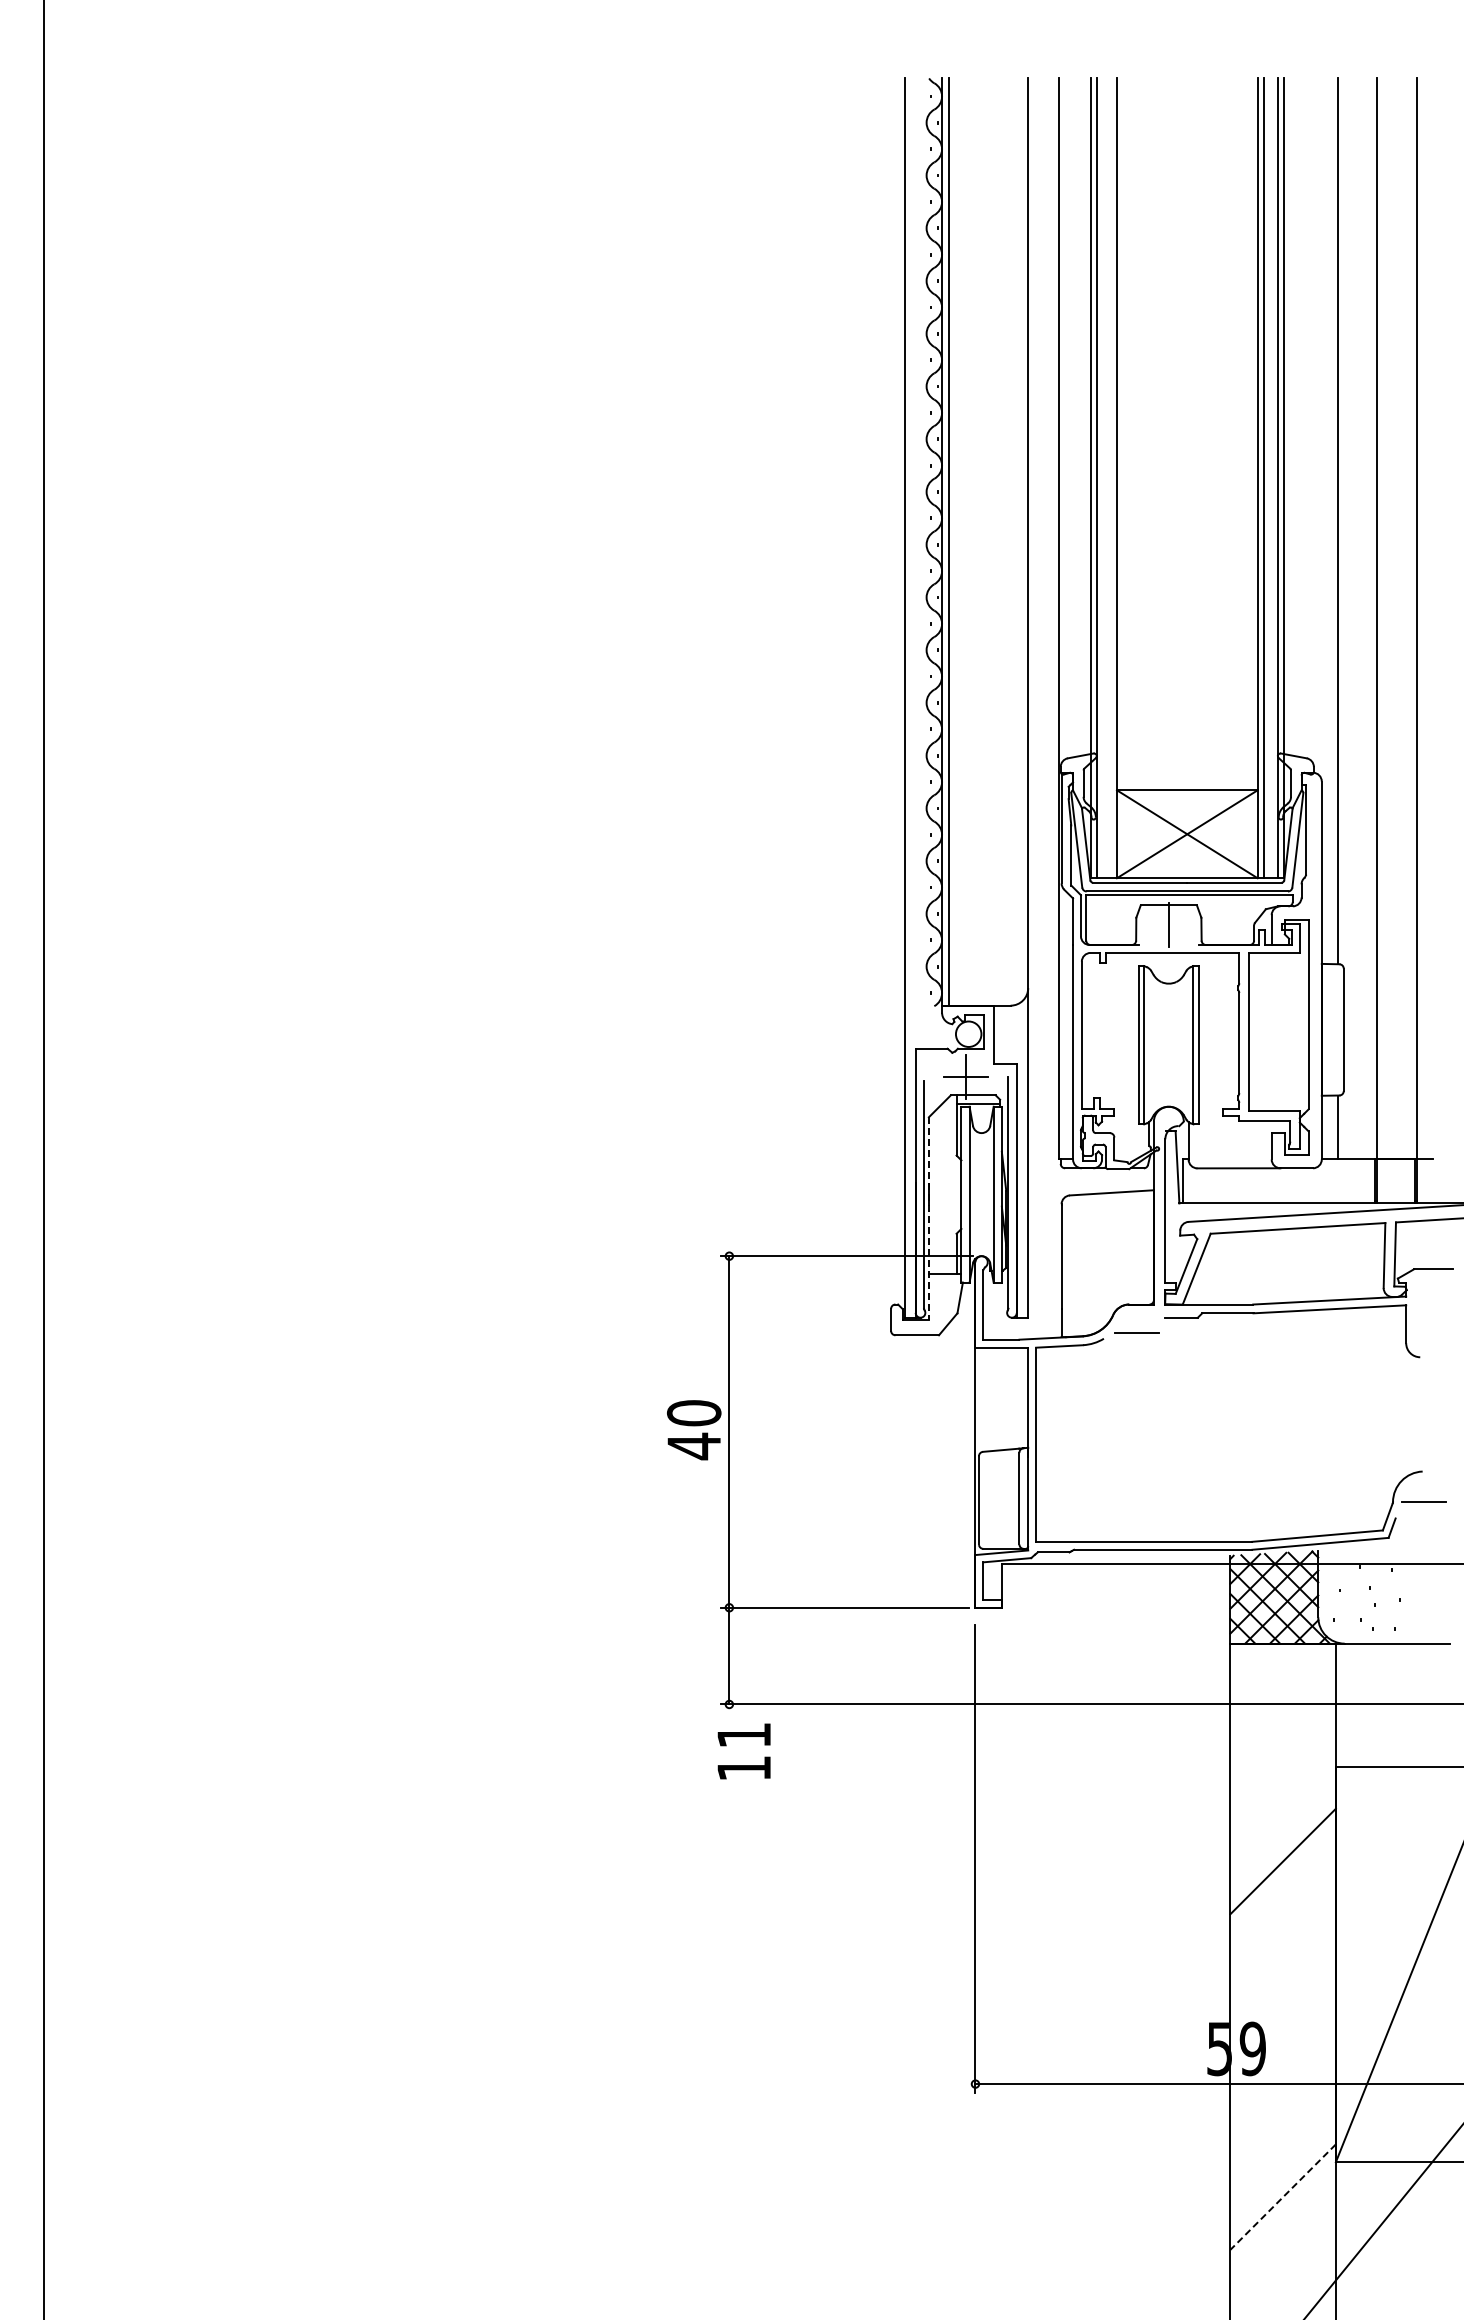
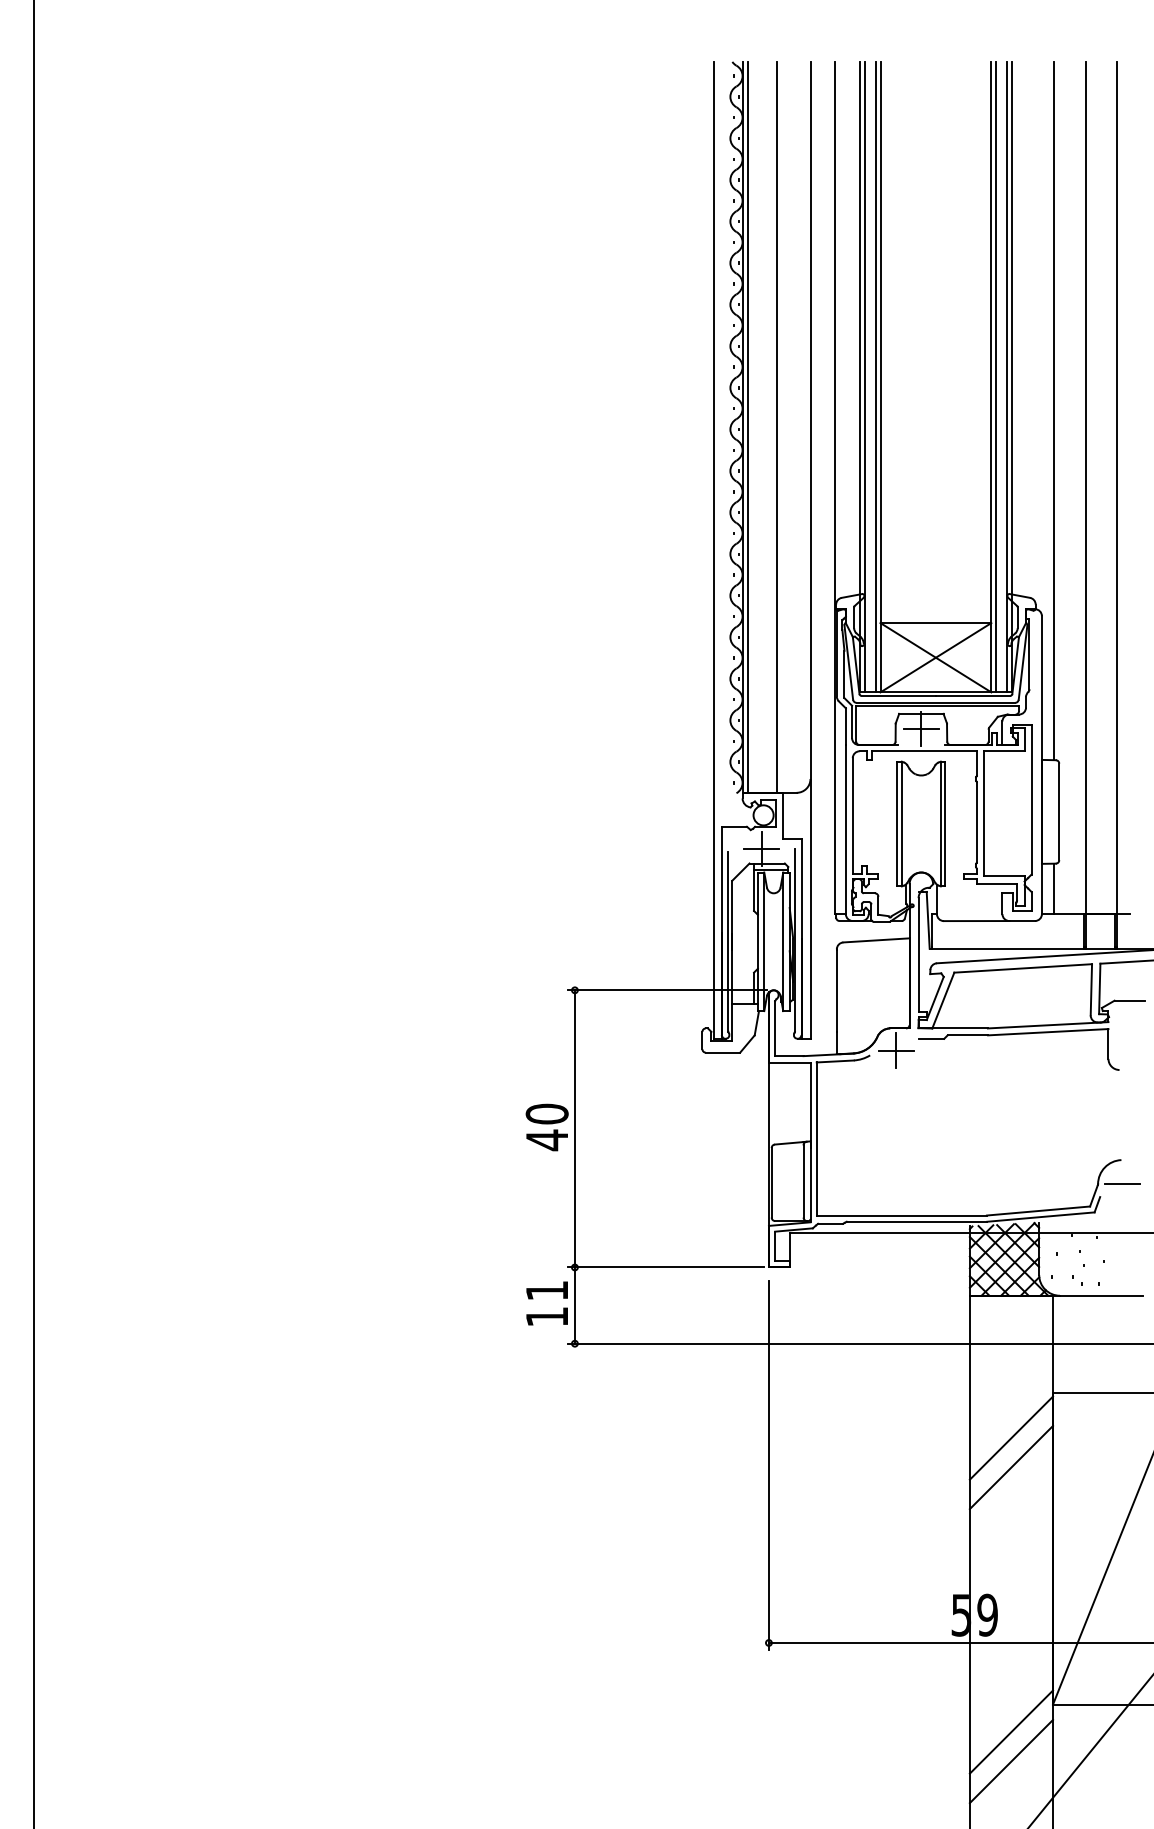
line: (1110, 478) -> (875, 377), added
line: (986, 541) -> (777, 426), added
line: (1168, 924) -> (921, 728), added
line: (928, 1218) -> (731, 960), dashed -> solid
line: (1137, 1332) -> (896, 1050), added
text: (743, 1751) -> (546, 1303), moved
line: (1282, 1824) -> (1010, 1438), added
line: (1283, 2197) -> (1011, 1732), dashed -> solid
line: (1282, 2234) -> (1010, 1761), added

